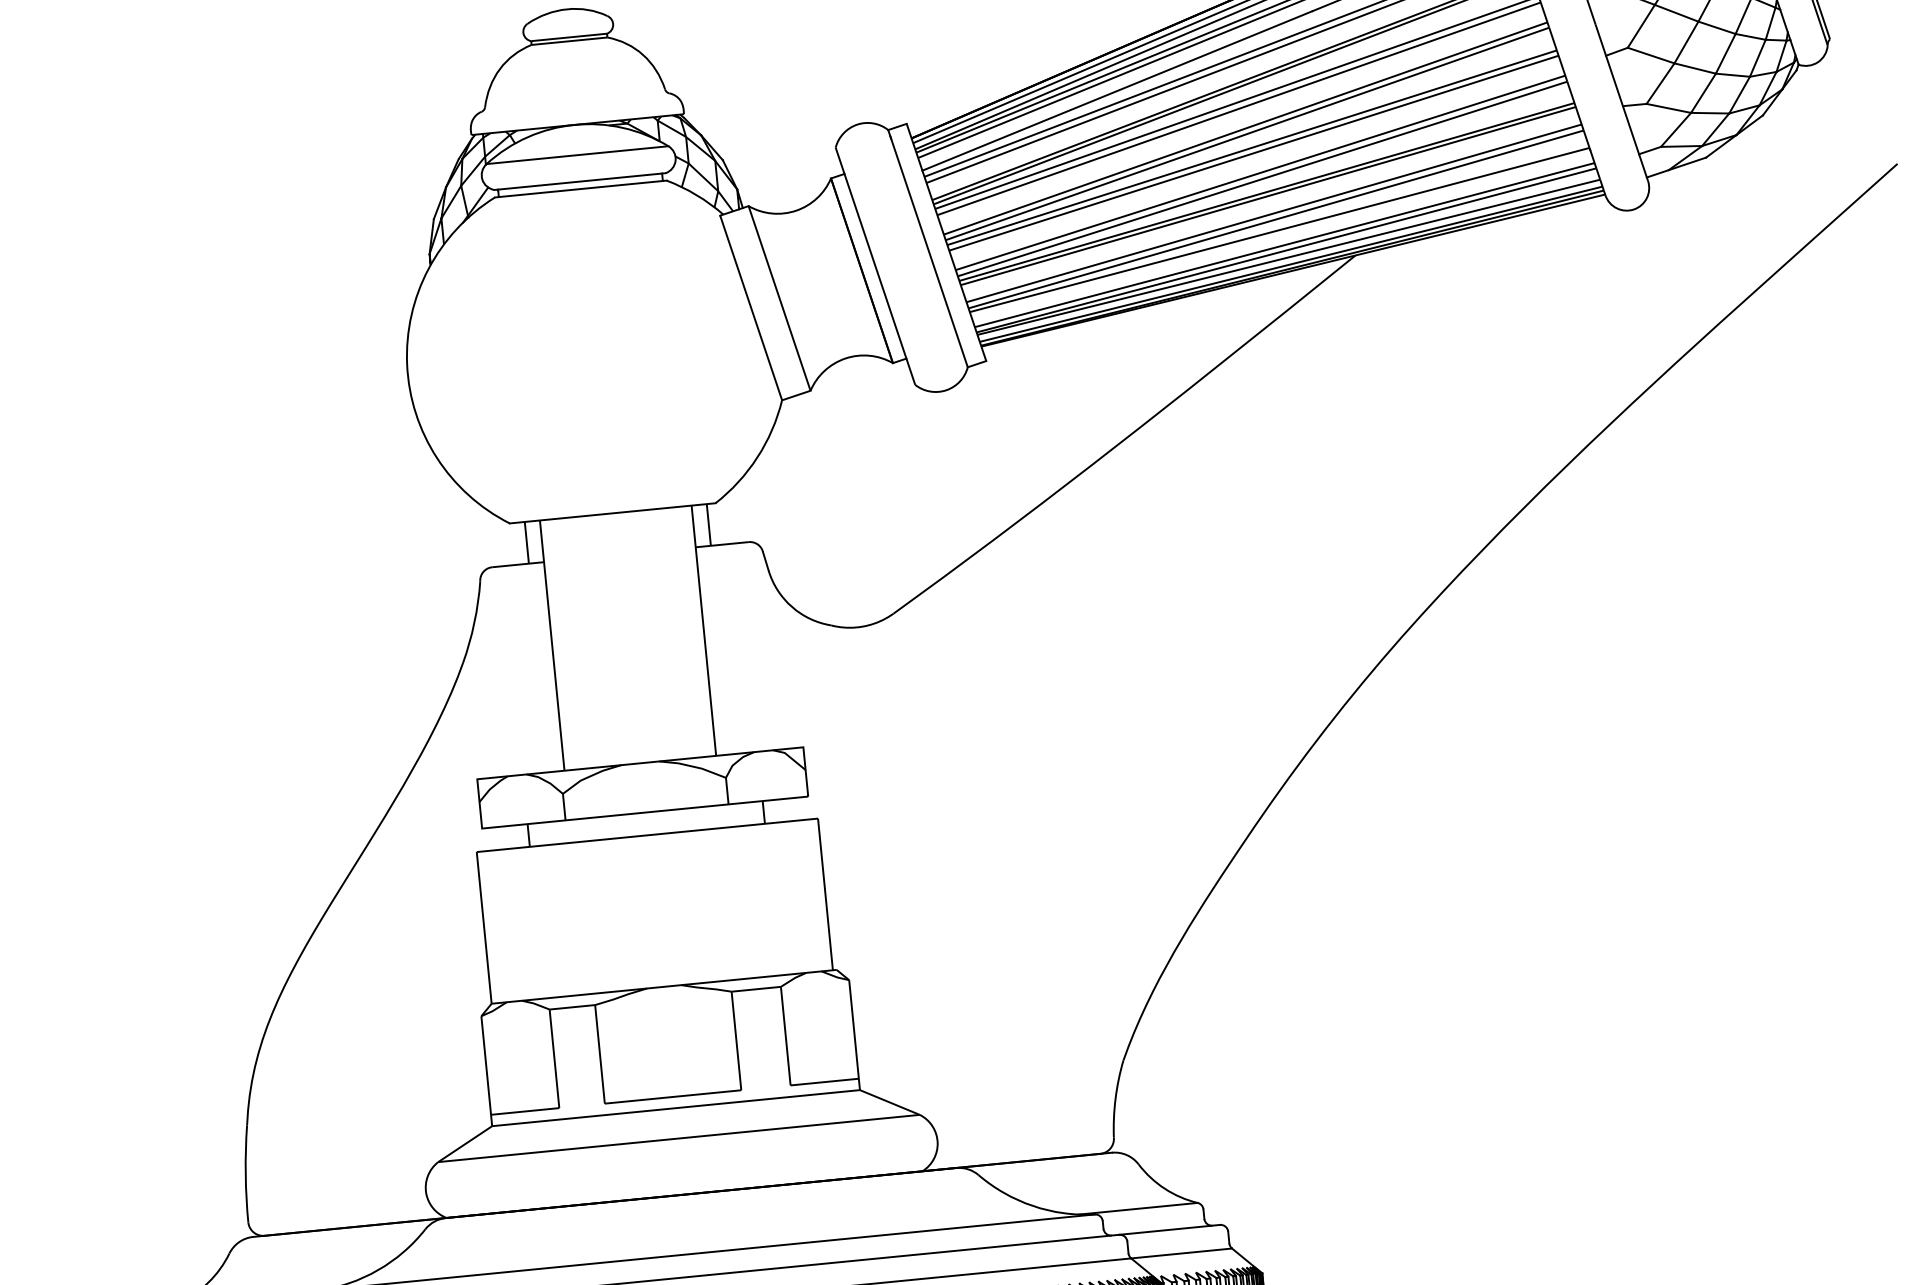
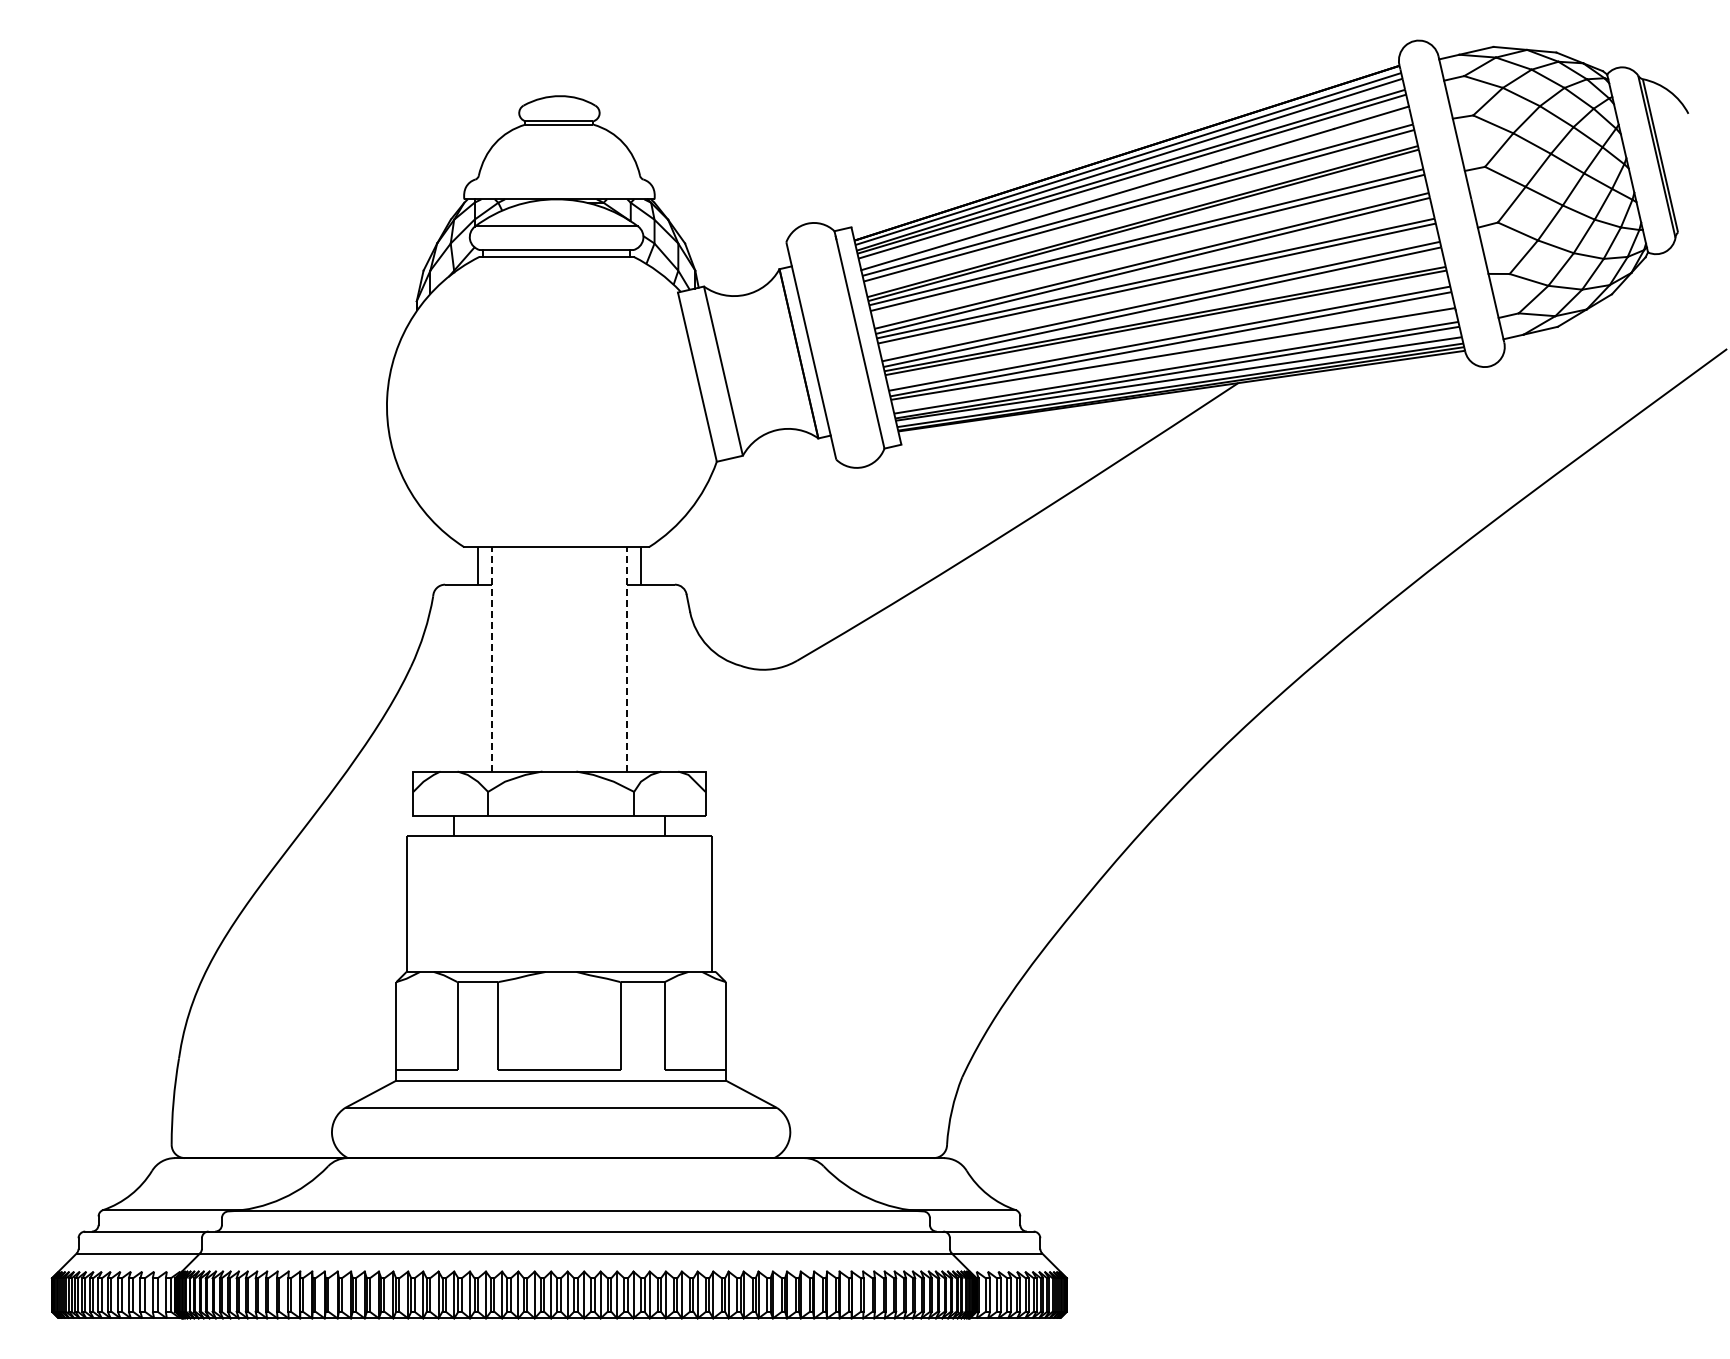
line: (703, 629) -> (627, 658), solid -> dashed
line: (552, 644) -> (491, 658), solid -> dashed

